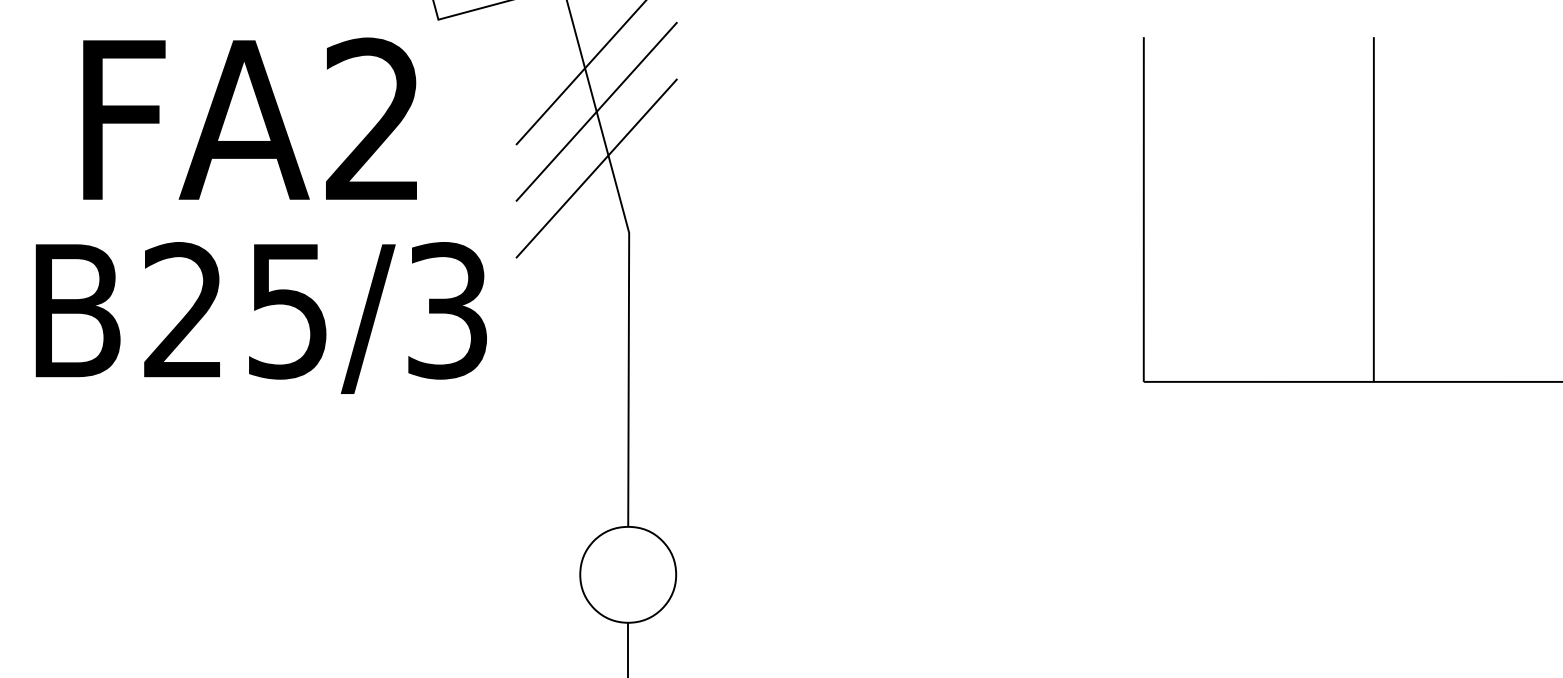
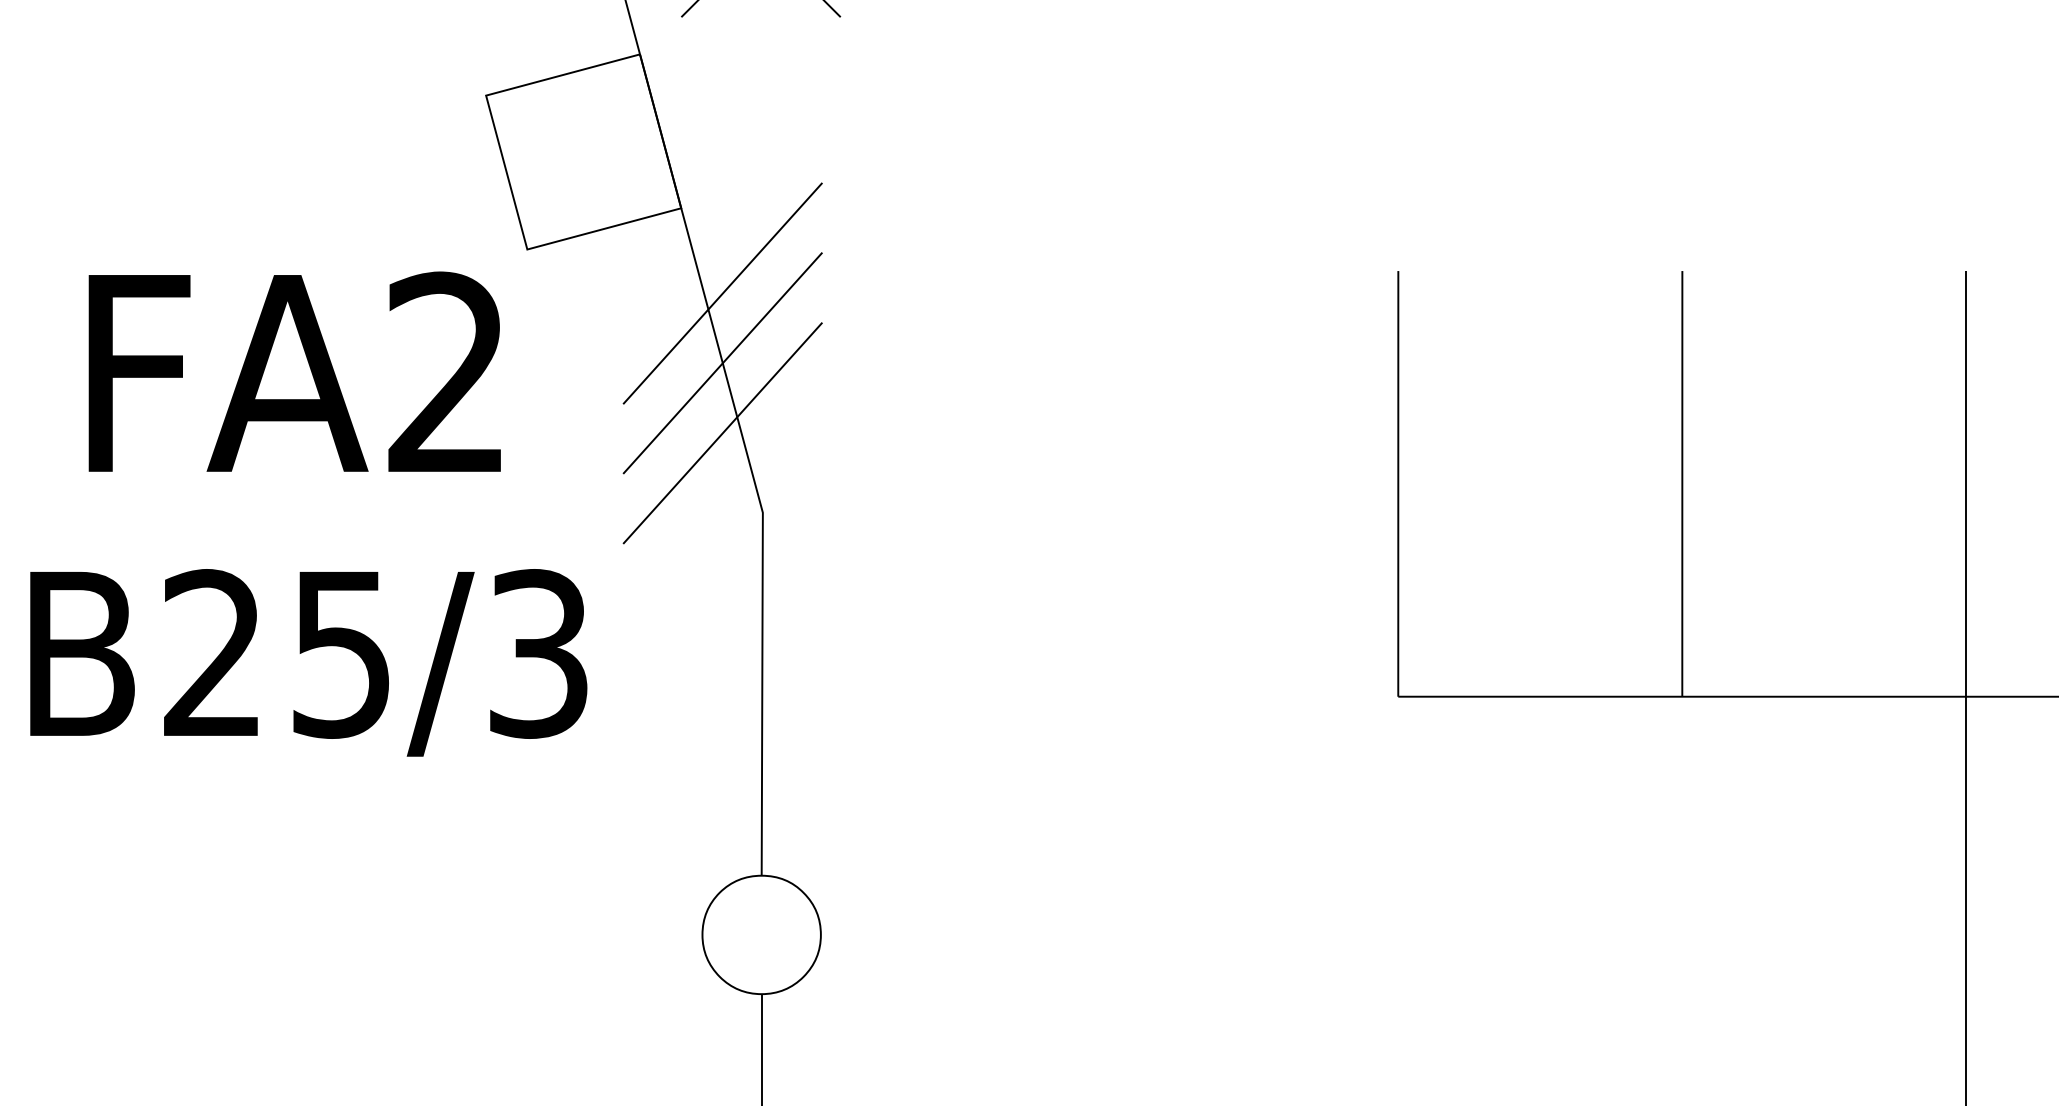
text: (261, 317) -> (308, 662), moved

